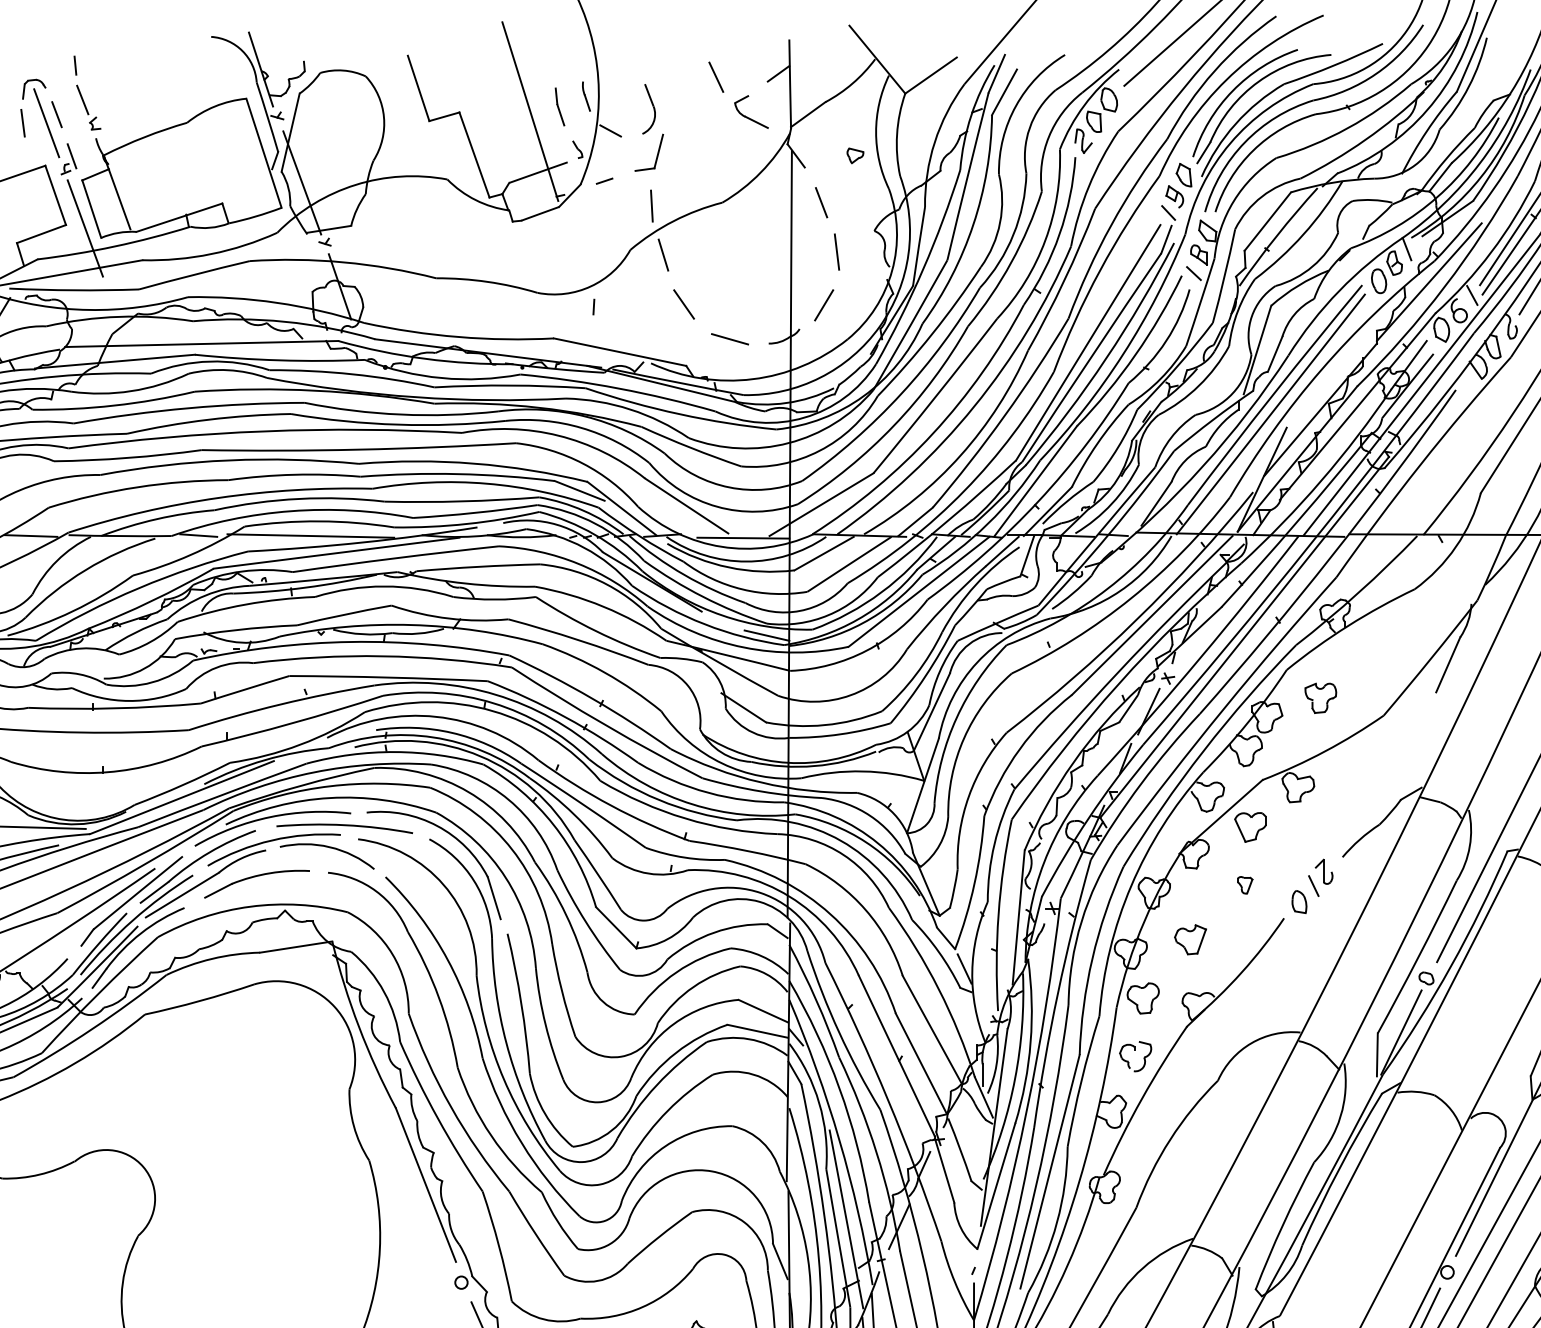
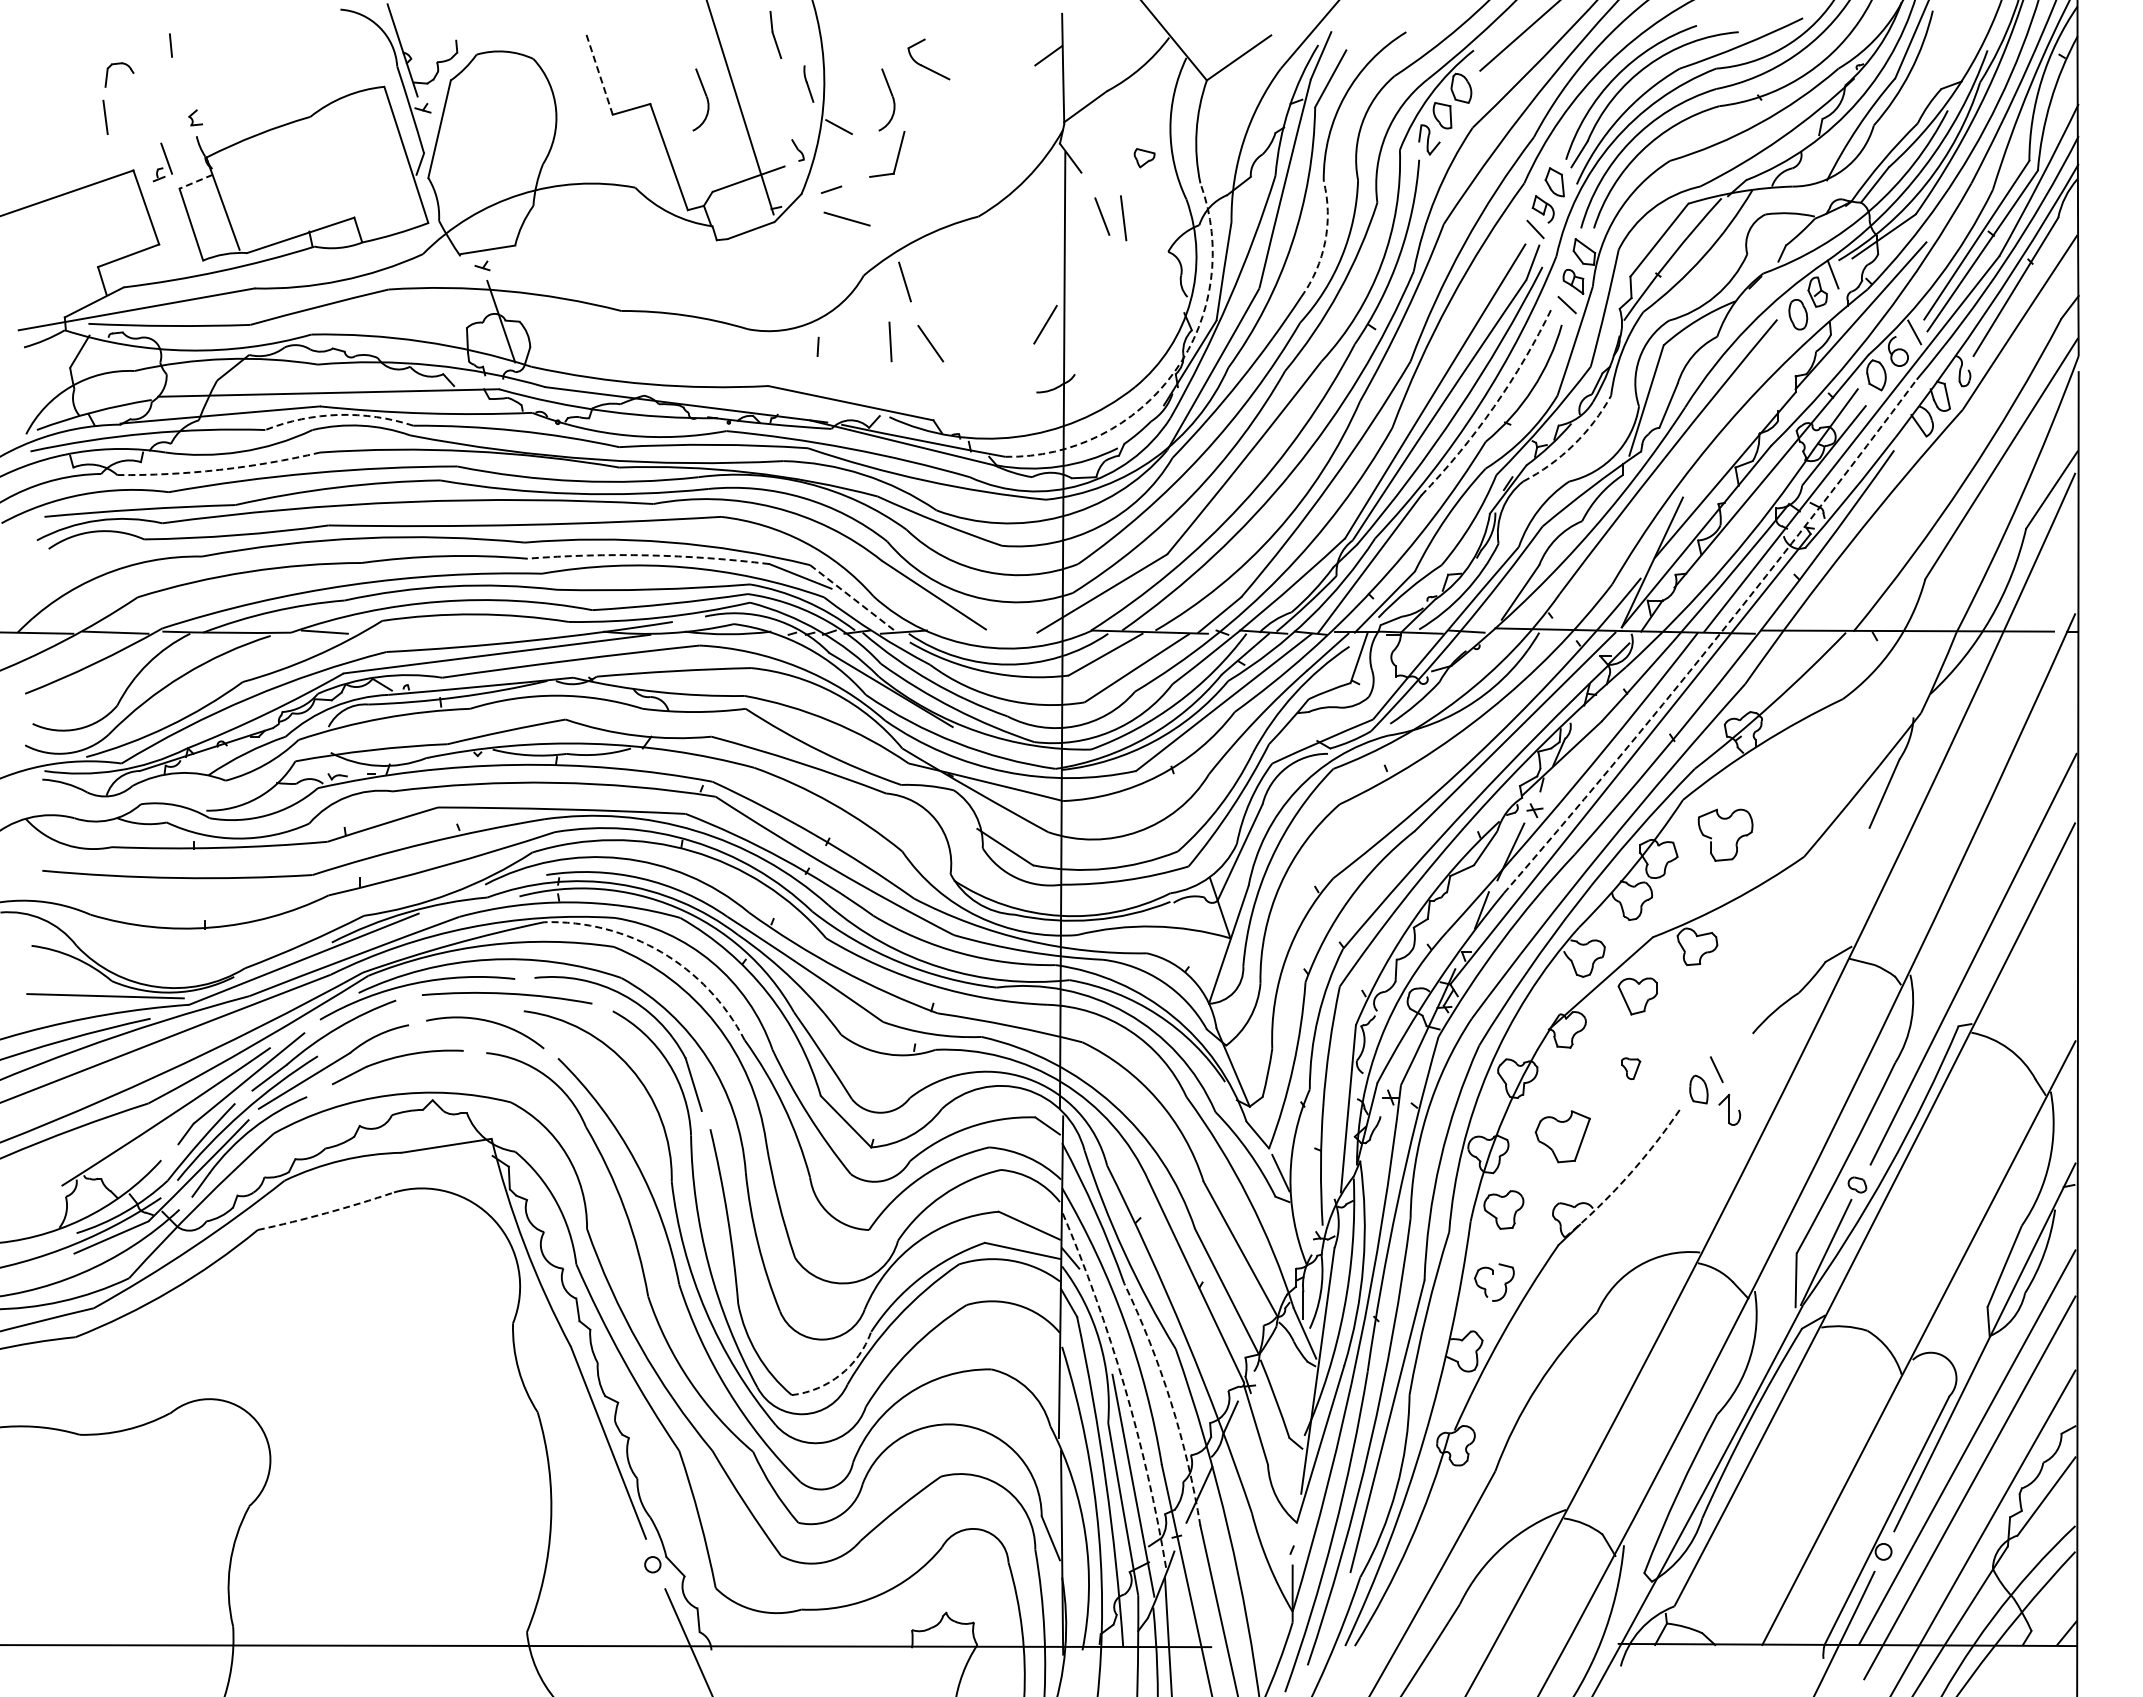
line: (715, 76) -> (970, 59), removed
line: (418, 88) -> (599, 73), solid -> dashed
line: (83, 100) -> (180, 88), removed
part: (559, 107) -> (775, 35), moved
part: (499, 108) -> (700, 99), added
line: (56, 114) -> (147, 106), removed
part: (747, 116) -> (924, 65), moved
line: (46, 123) -> (134, 117), removed
line: (95, 174) -> (195, 181), solid -> dashed
line: (301, 182) -> (453, 191), removed
line: (651, 205) -> (890, 341), moved
arc: (1000, 222) -> (1325, 241), solid -> dashed
line: (85, 228) -> (183, 248), removed
line: (836, 252) -> (1123, 218), moved
line: (824, 305) -> (1045, 324), moved
arc: (879, 326) -> (1174, 371), solid -> dashed
line: (729, 338) -> (846, 218), moved
arc: (1135, 354) -> (1494, 406), solid -> dashed
arc: (209, 361) -> (338, 414), solid -> dashed
arc: (1199, 386) -> (1573, 445), solid -> dashed
arc: (114, 405) -> (219, 469), solid -> dashed
line: (1270, 414) -> (1662, 480), removed
arc: (457, 474) -> (648, 555), solid -> dashed
line: (622, 508) -> (853, 598), solid -> dashed
line: (310, 535) -> (464, 632), removed
line: (743, 537) -> (1004, 634), removed
arc: (1312, 542) -> (1715, 640), solid -> dashed
line: (767, 635) -> (1034, 756), removed
part: (1320, 698) -> (1725, 835), size x1.4
arc: (468, 792) -> (661, 952), solid -> dashed
arc: (270, 841) -> (414, 1014), removed
part: (1323, 871) -> (1729, 1109), moved
part: (1190, 939) -> (1562, 1136), size x1.4
arc: (1241, 972) -> (1626, 1177), solid -> dashed
arc: (200, 1001) -> (326, 1213), solid -> dashed
arc: (611, 1130) -> (840, 1374), solid -> dashed
arc: (839, 1139) -> (1124, 1386), solid -> dashed
arc: (876, 1152) -> (1170, 1402), solid -> dashed

